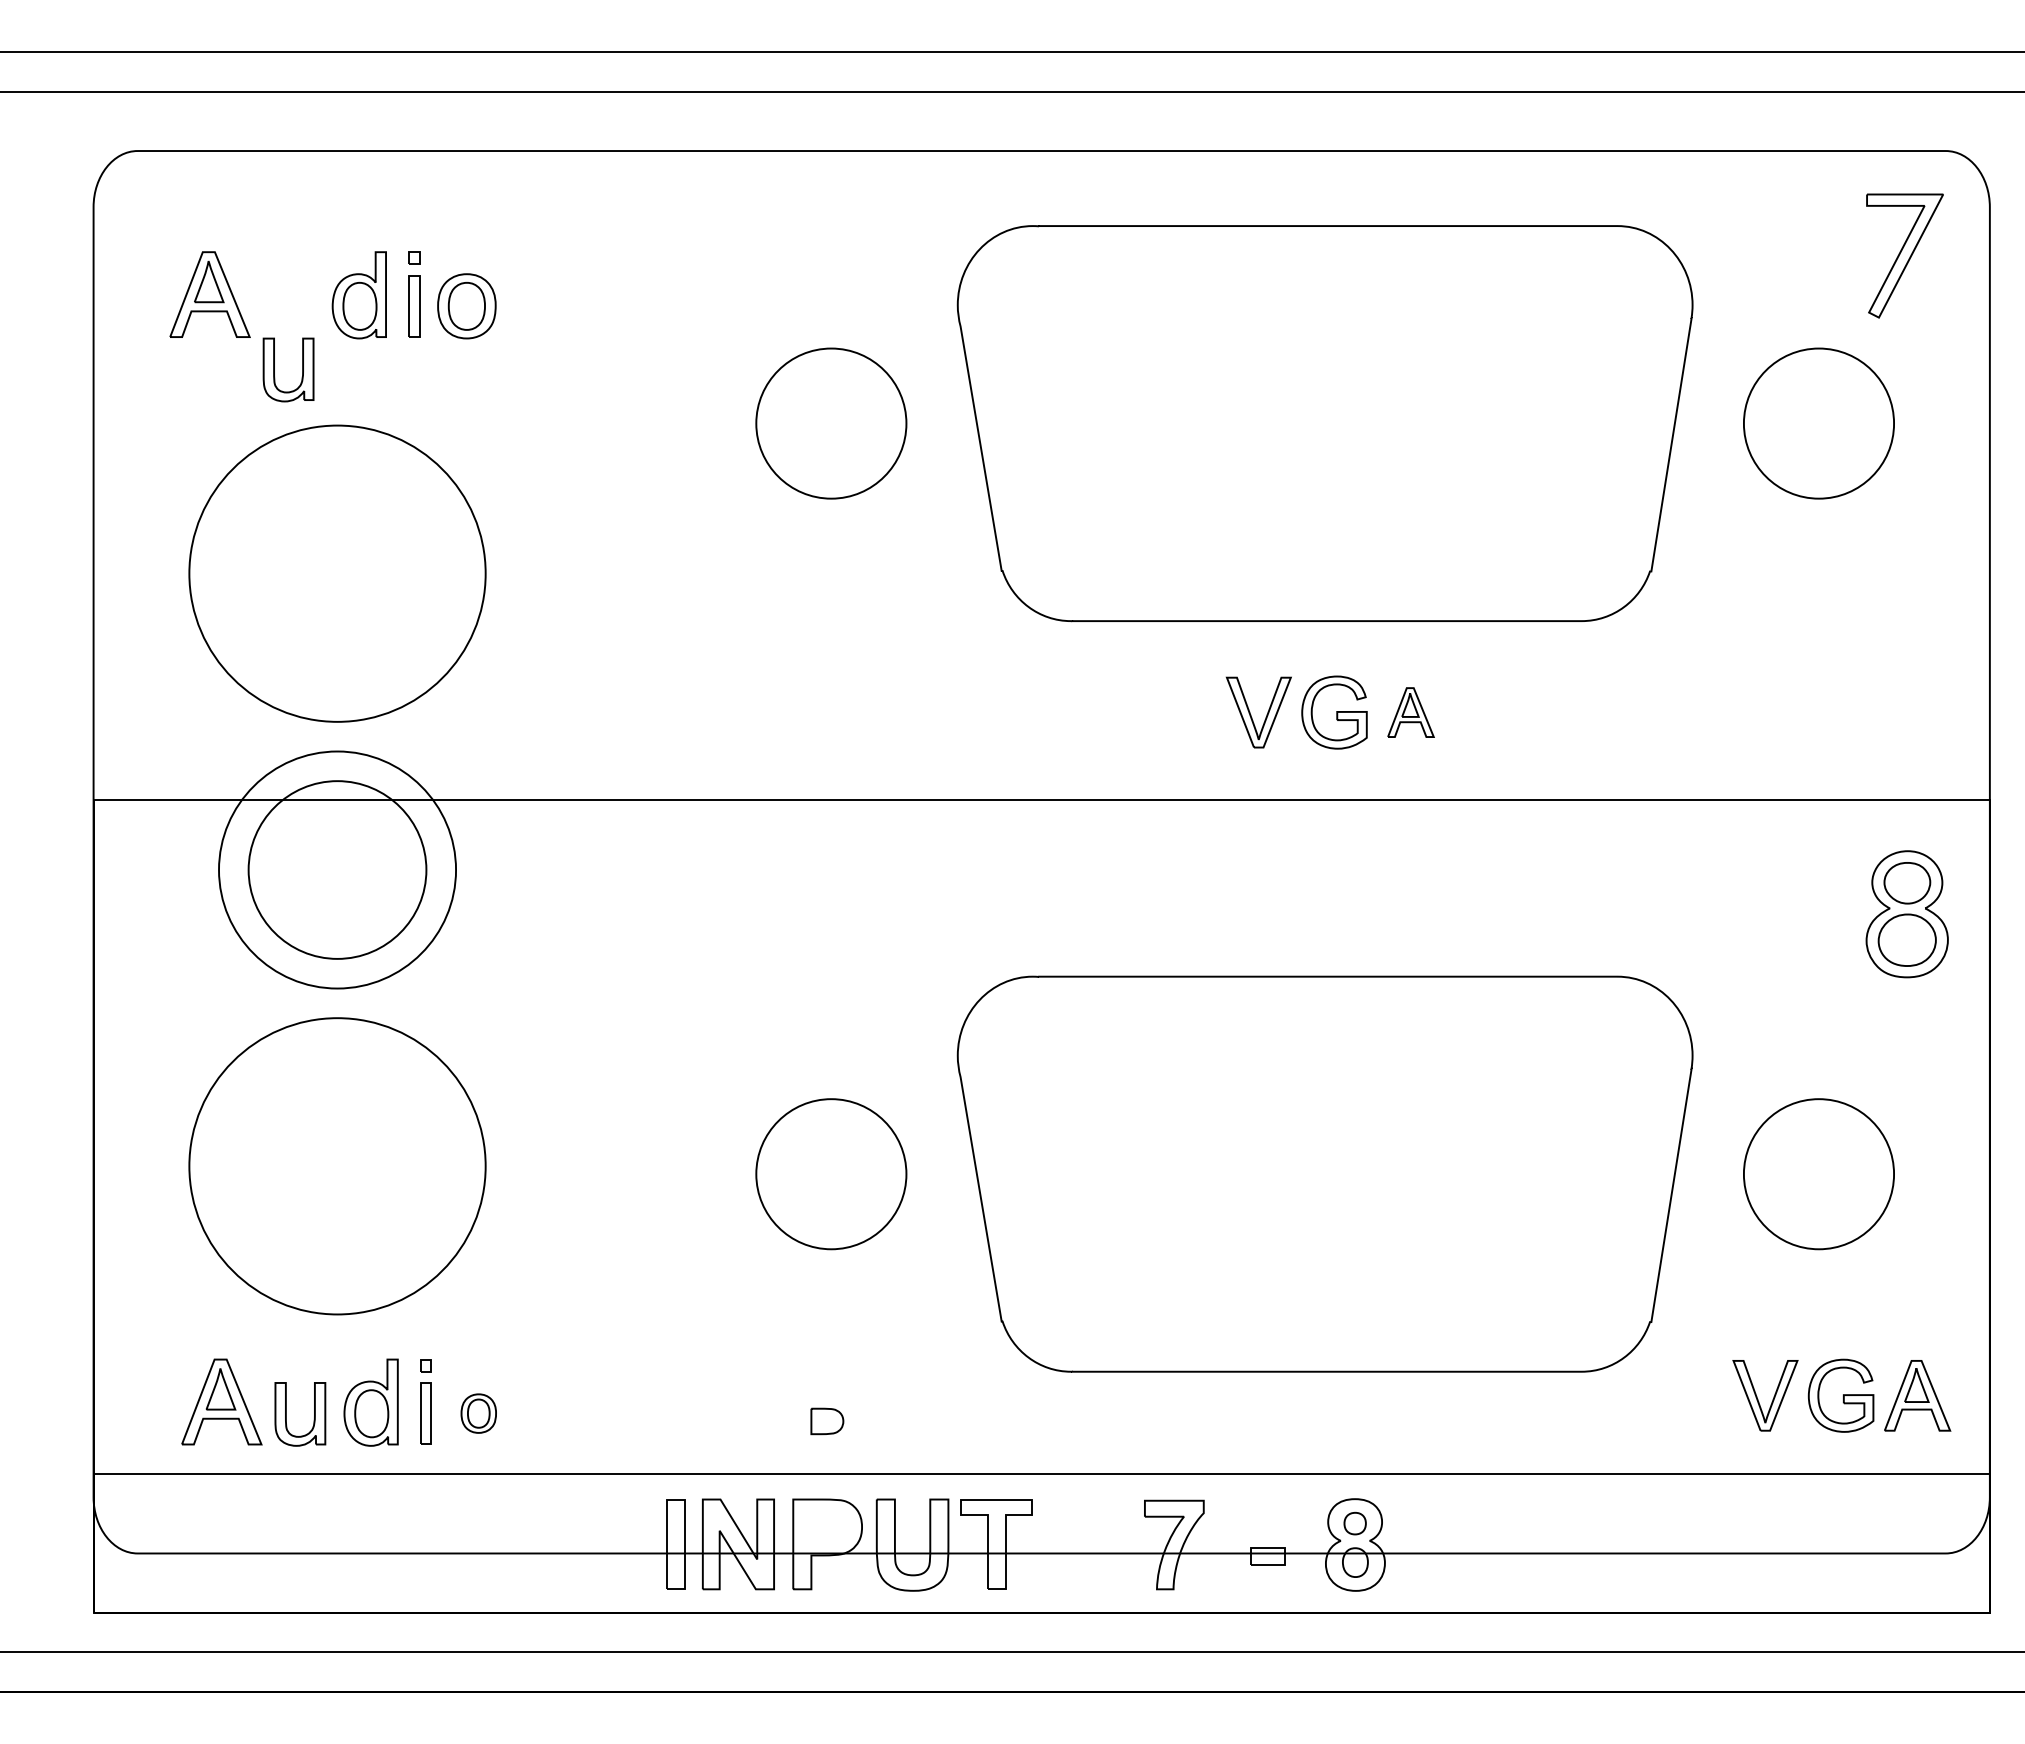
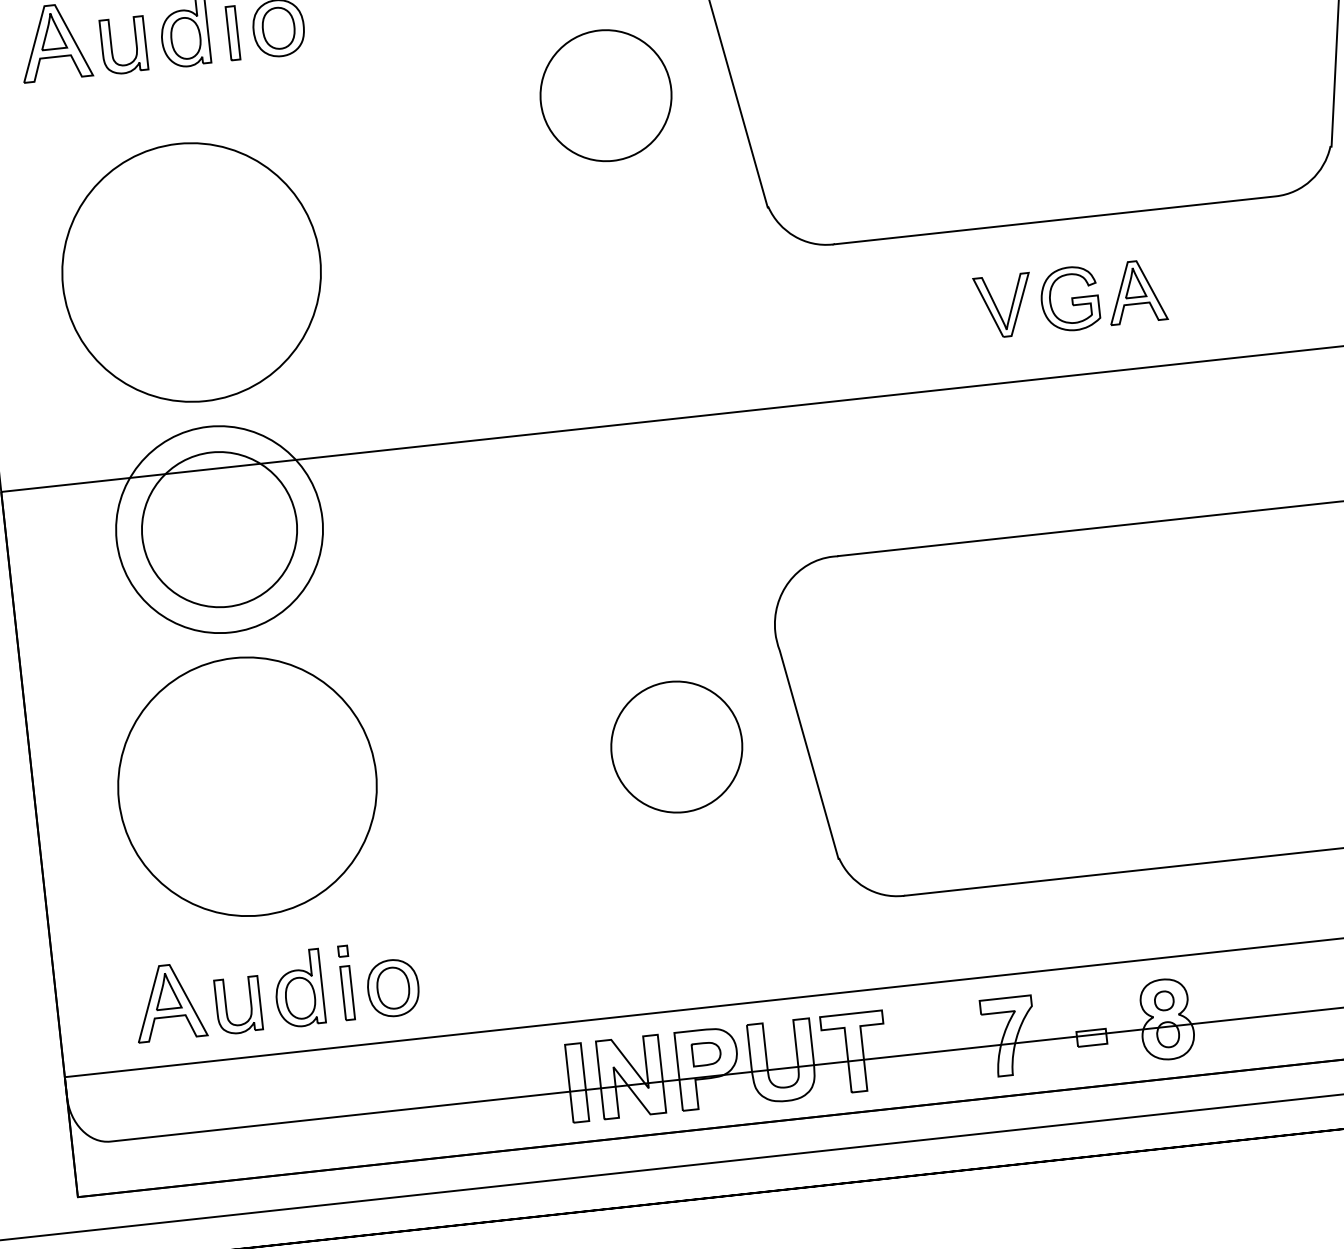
part: (274, 369) -> (111, 46), moved
part: (1410, 712) -> (1135, 291), size x1.43
part: (478, 1413) -> (393, 987), size x1.67
part: (827, 1421) -> (706, 1054), moved

